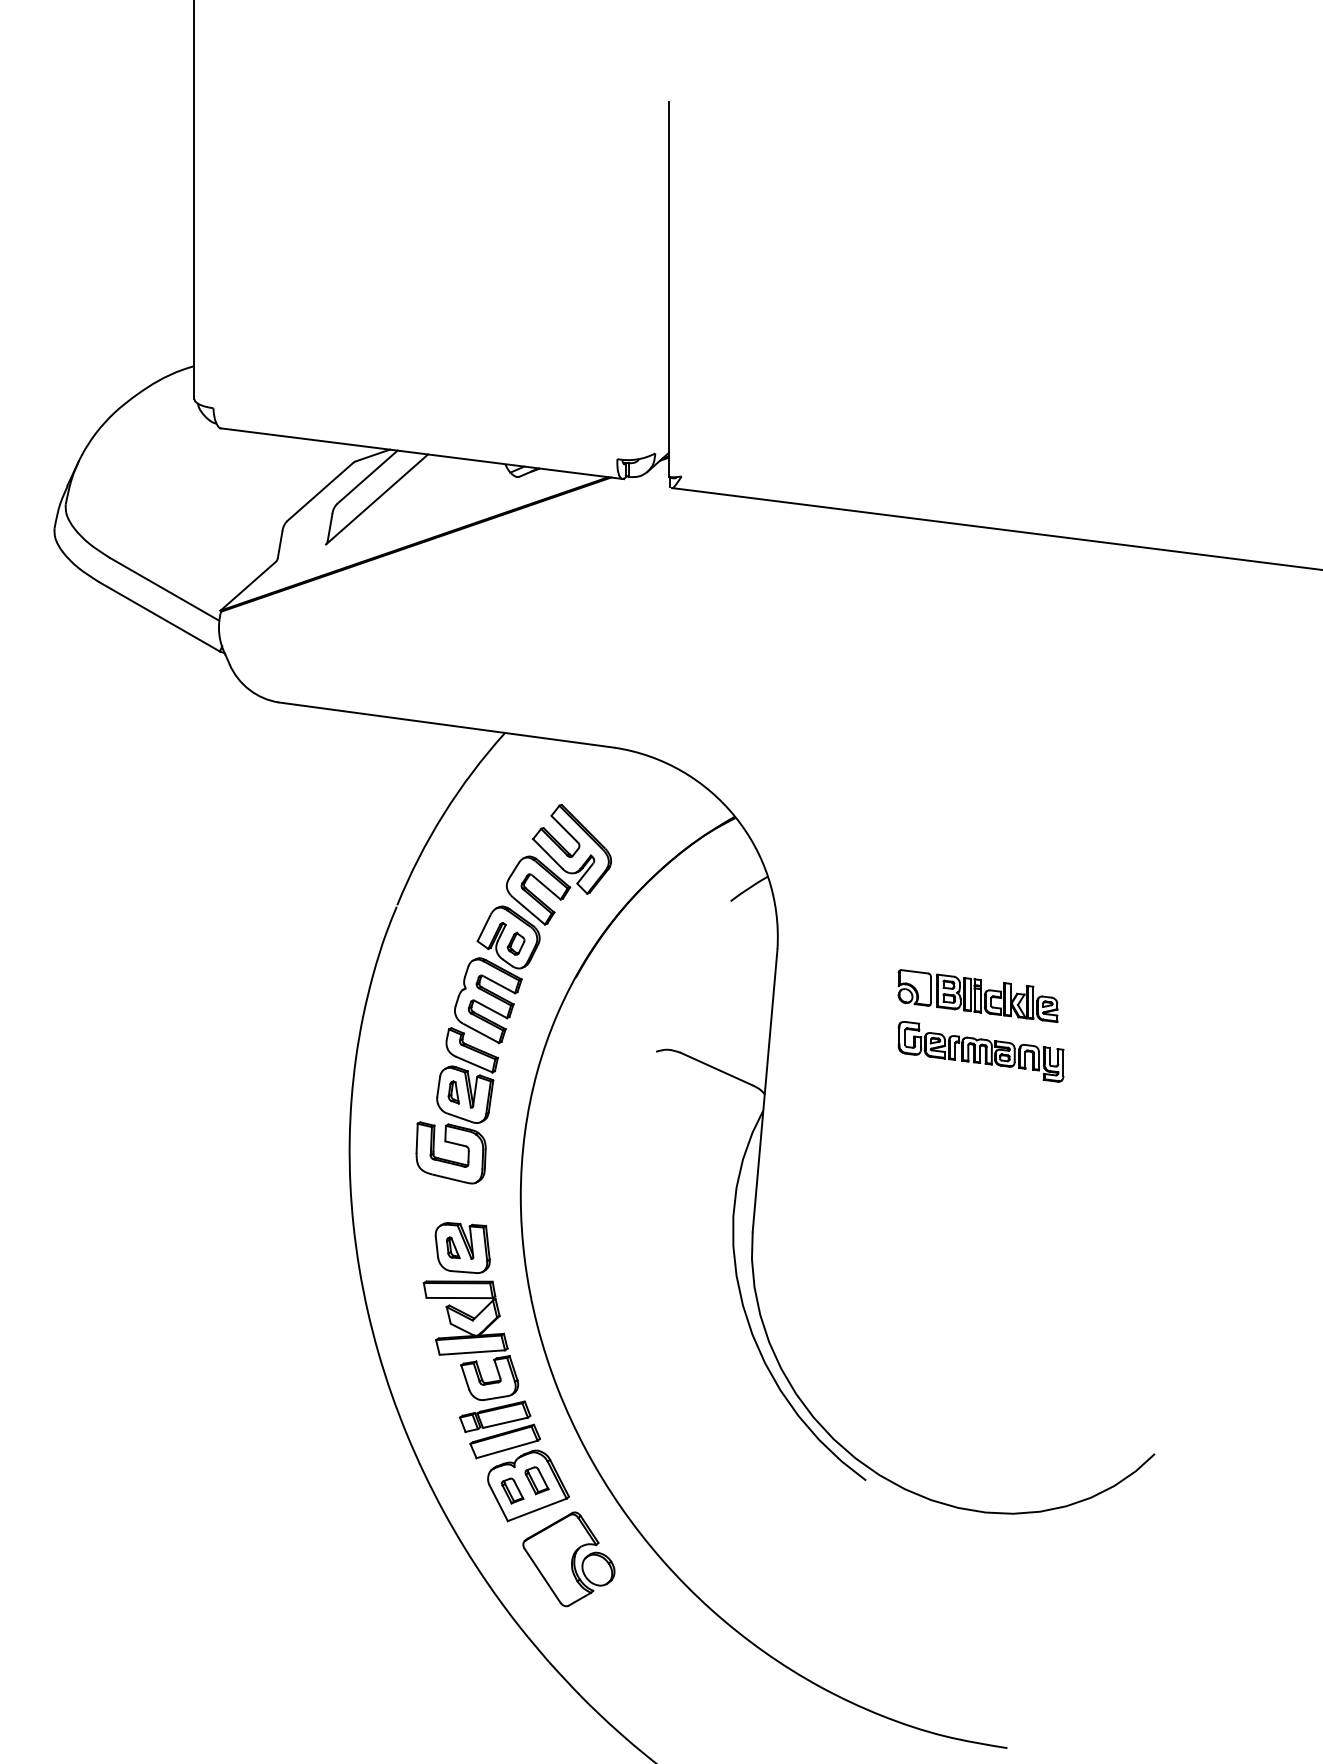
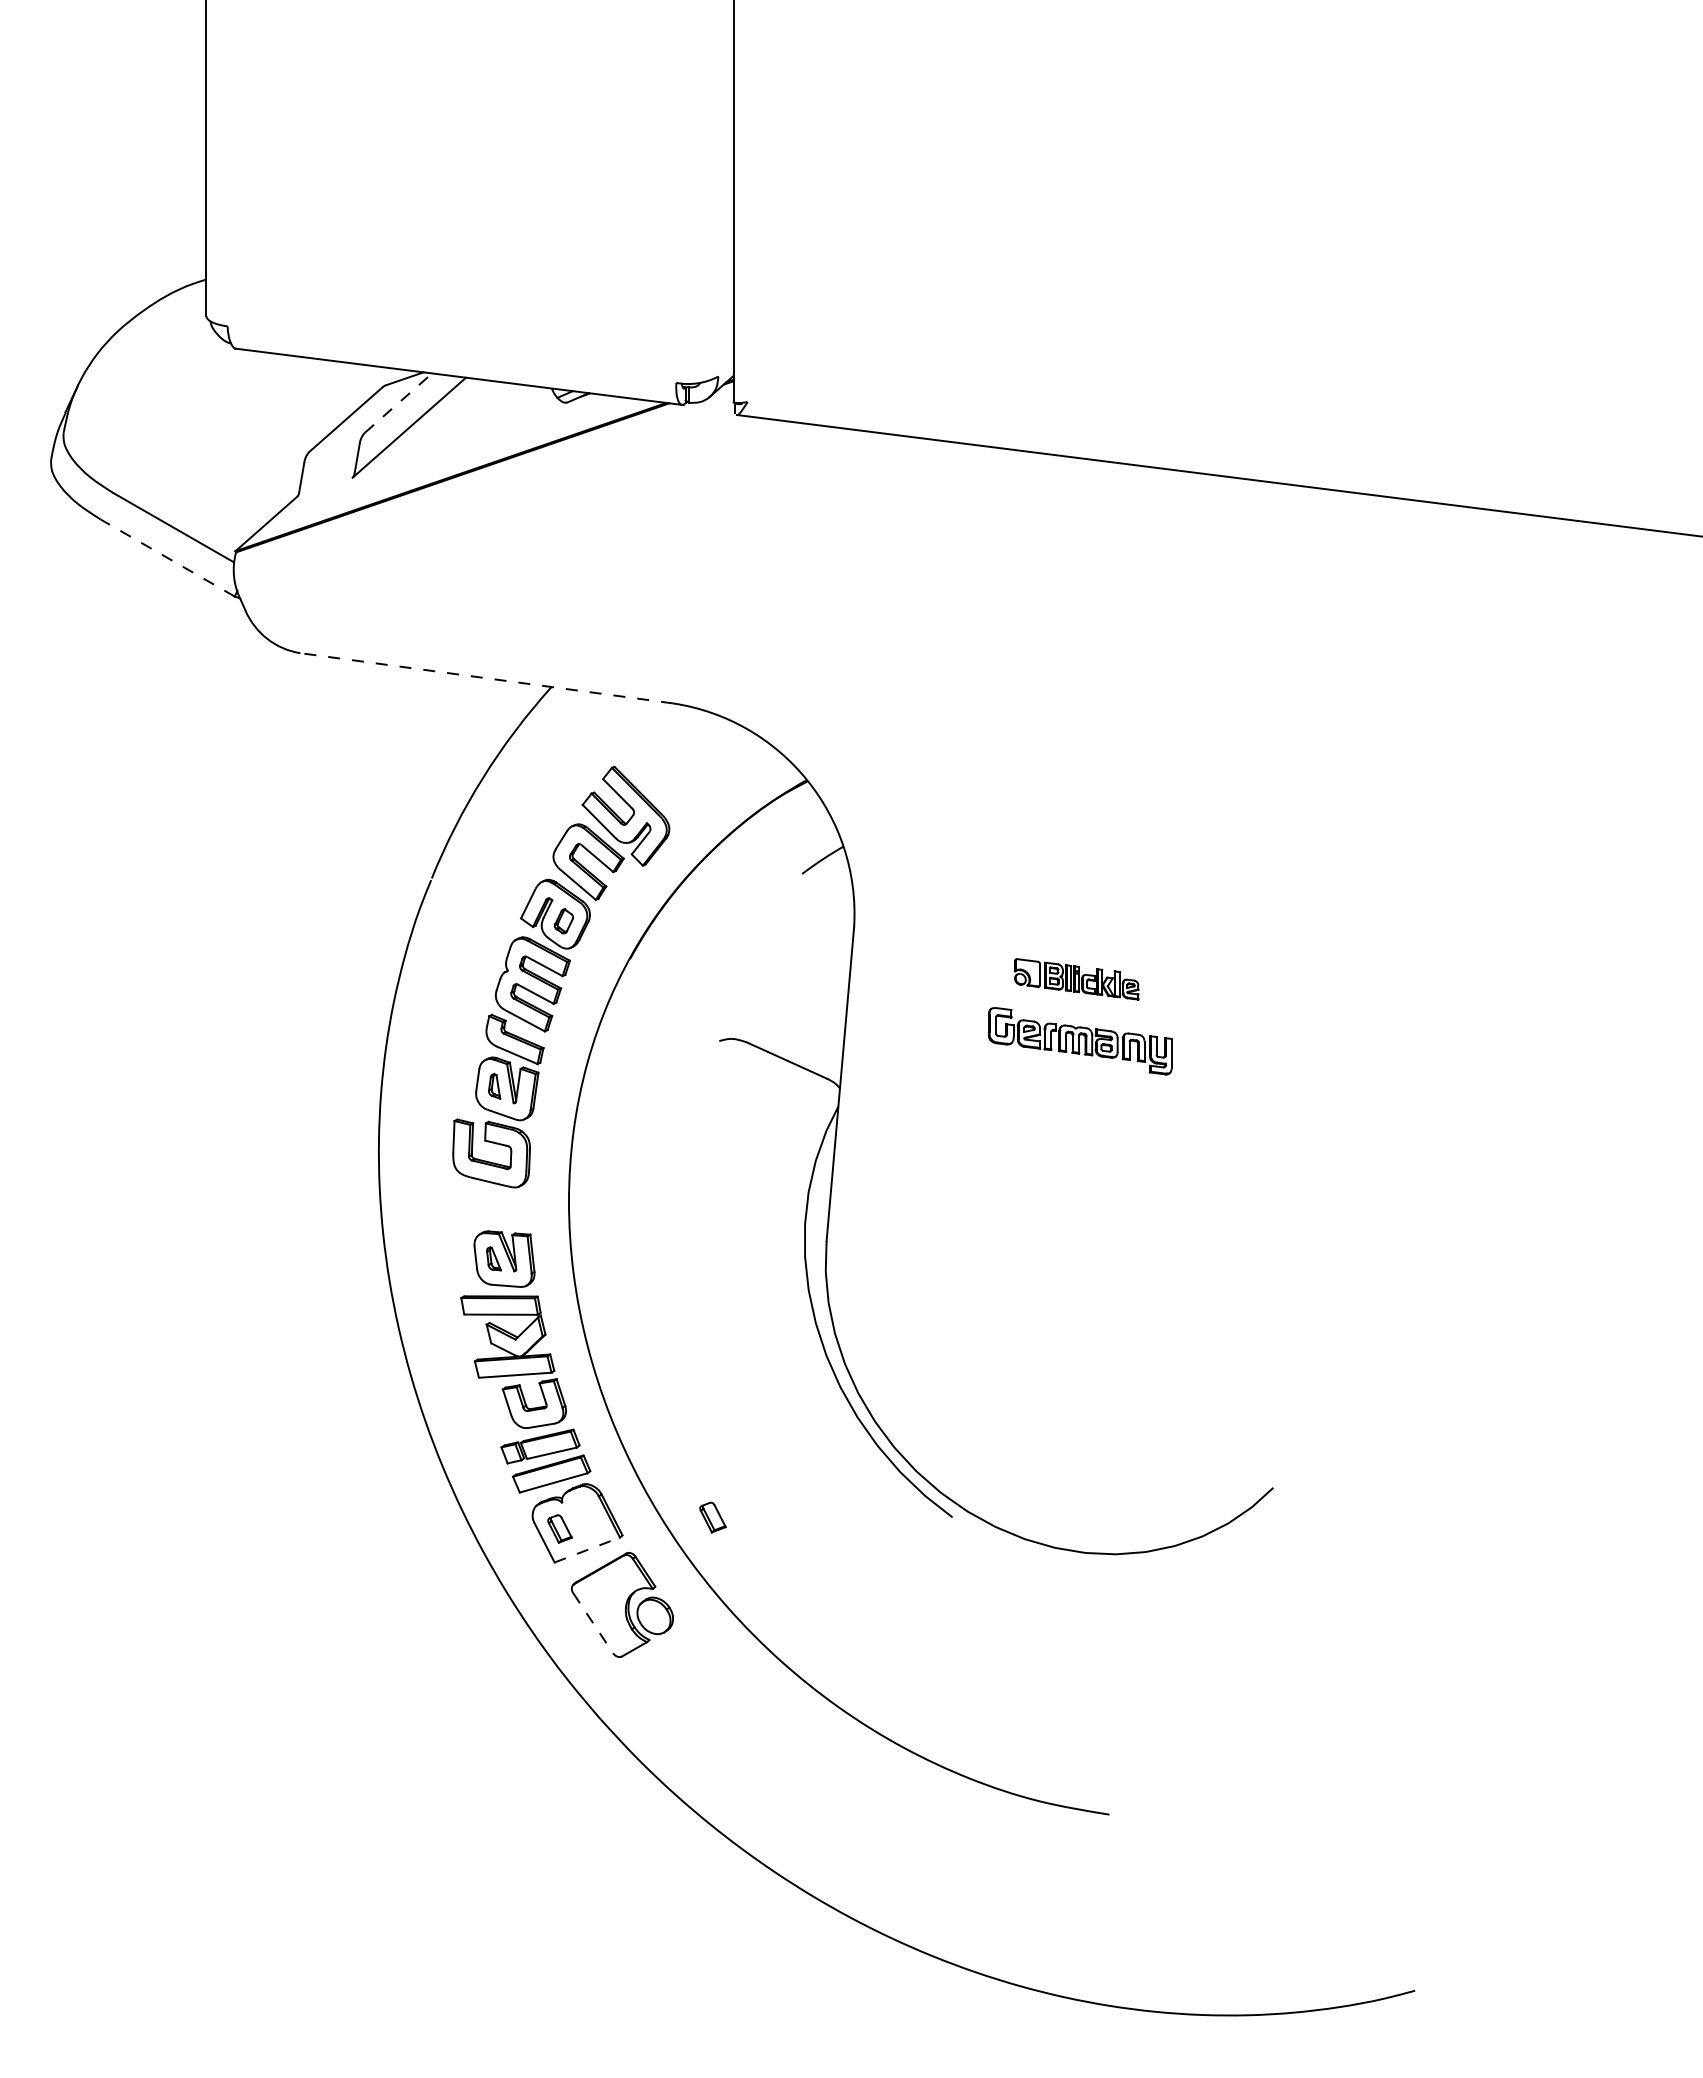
line: (367, 477) -> (398, 403), solid -> dashed
line: (159, 616) -> (167, 557), solid -> dashed
line: (446, 725) -> (486, 678), solid -> dashed
part: (977, 996) -> (1076, 979), size x0.7
part: (536, 1480) -> (712, 1517), moved
line: (537, 1510) -> (587, 1550), solid -> dashed
line: (542, 1576) -> (593, 1623), solid -> dashed

